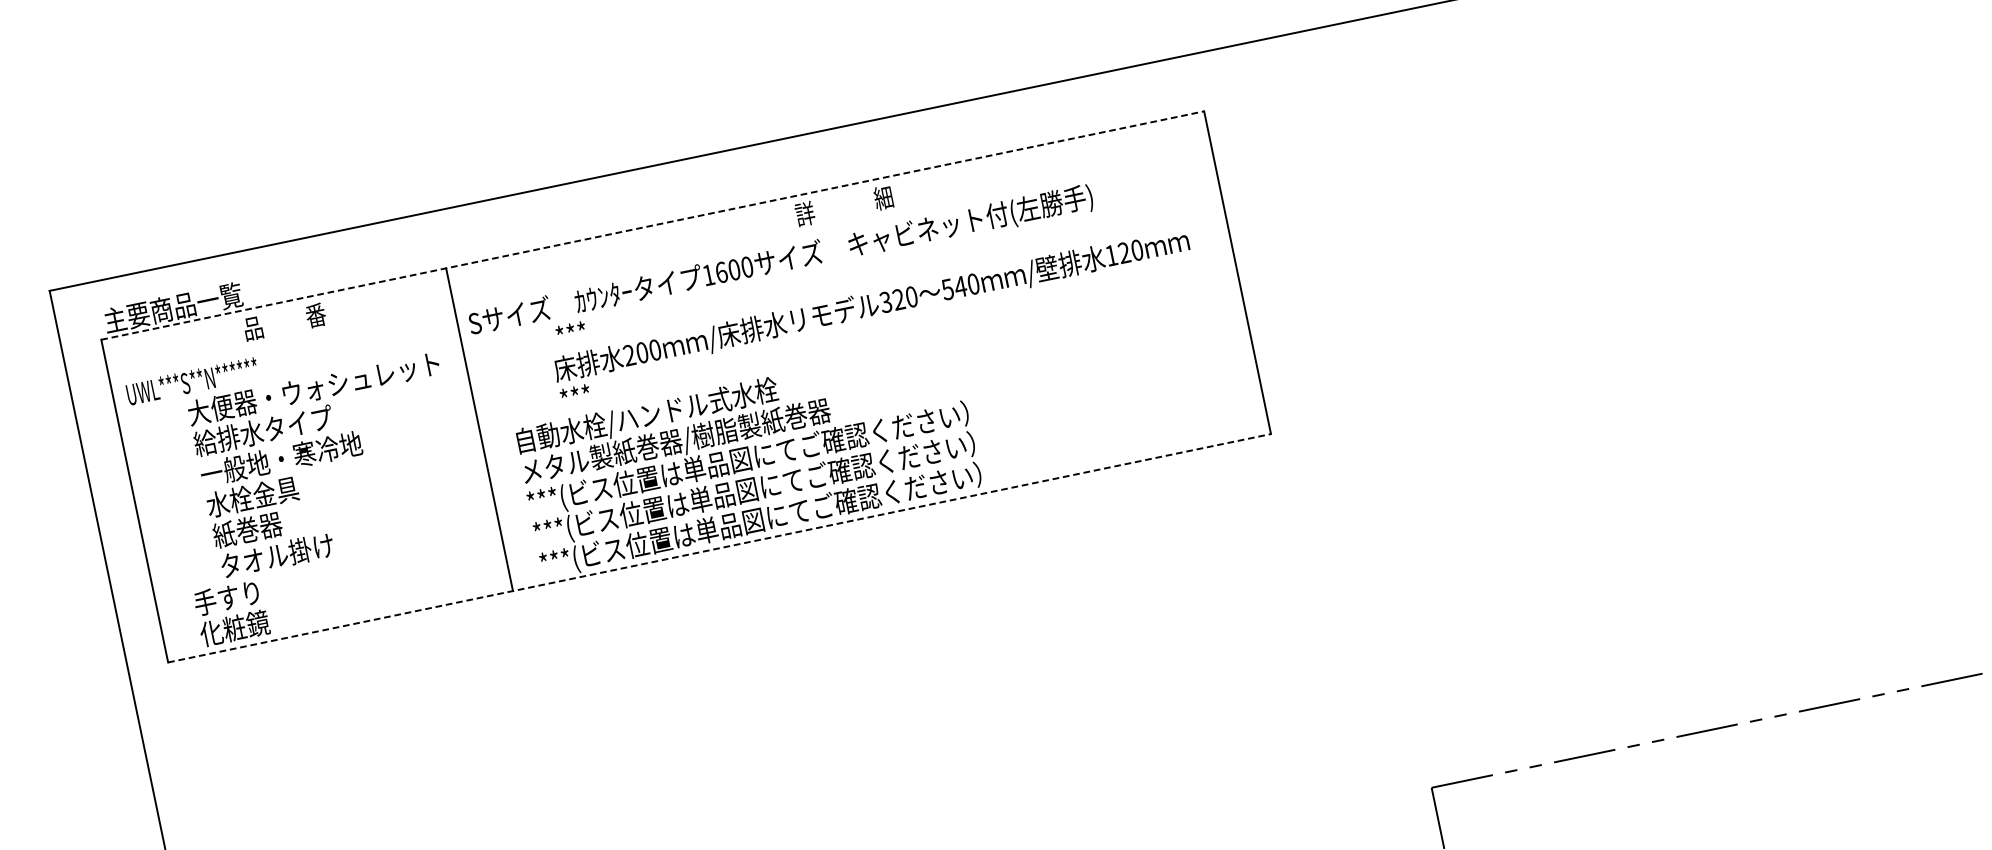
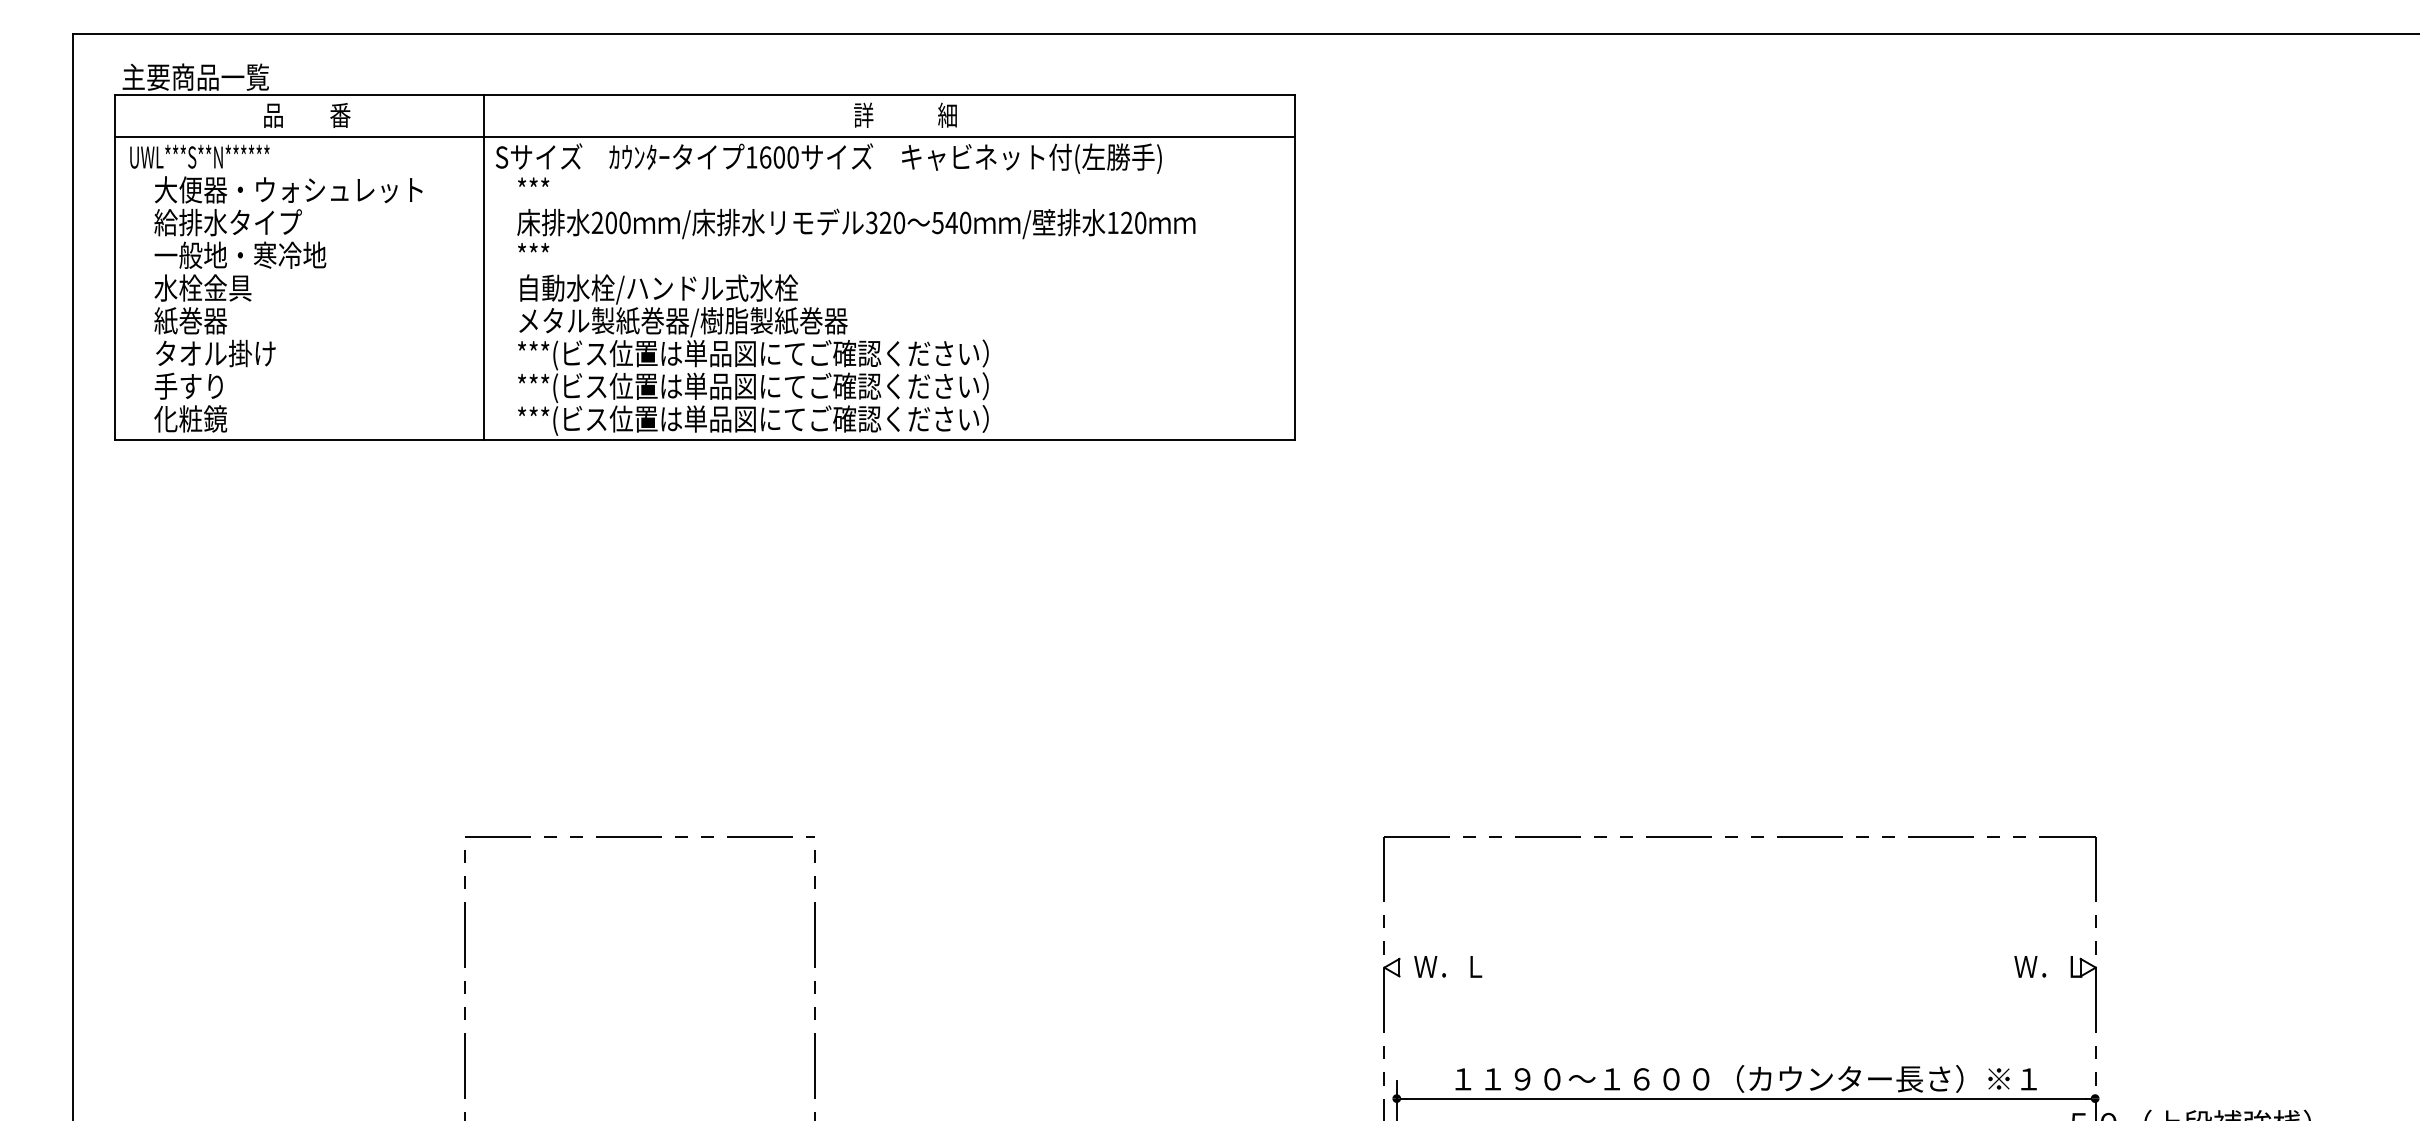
line: (652, 225) -> (704, 94), dashed -> solid
line: (660, 264) -> (704, 136), added
text: (873, 312) -> (856, 230), moved
text: (570, 327) -> (533, 181), moved
text: (329, 464) -> (288, 271), moved
line: (719, 548) -> (704, 439), dashed -> solid

